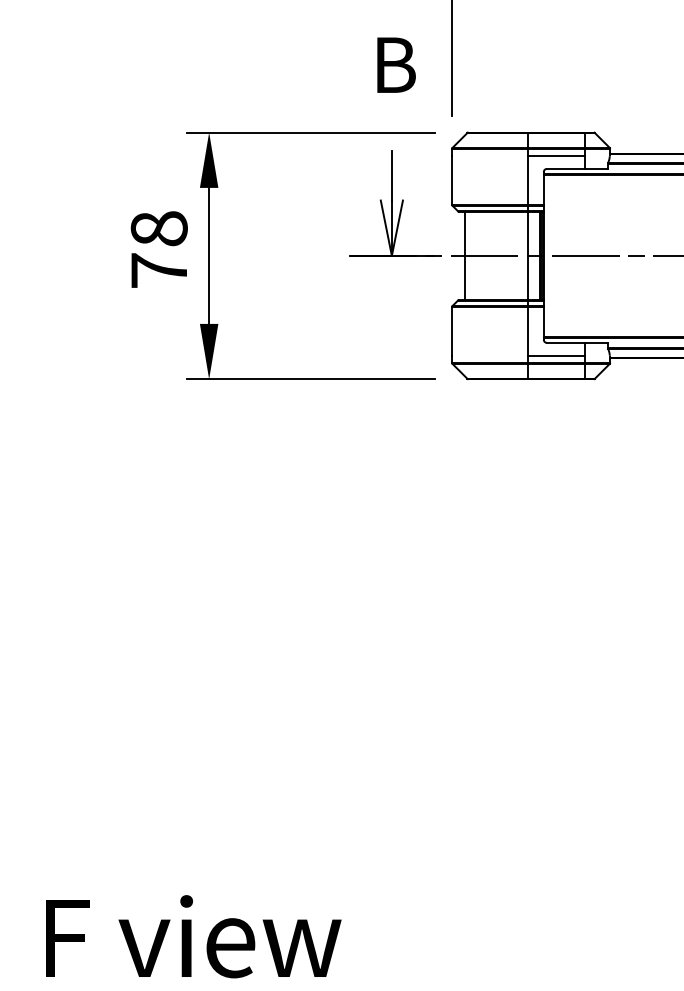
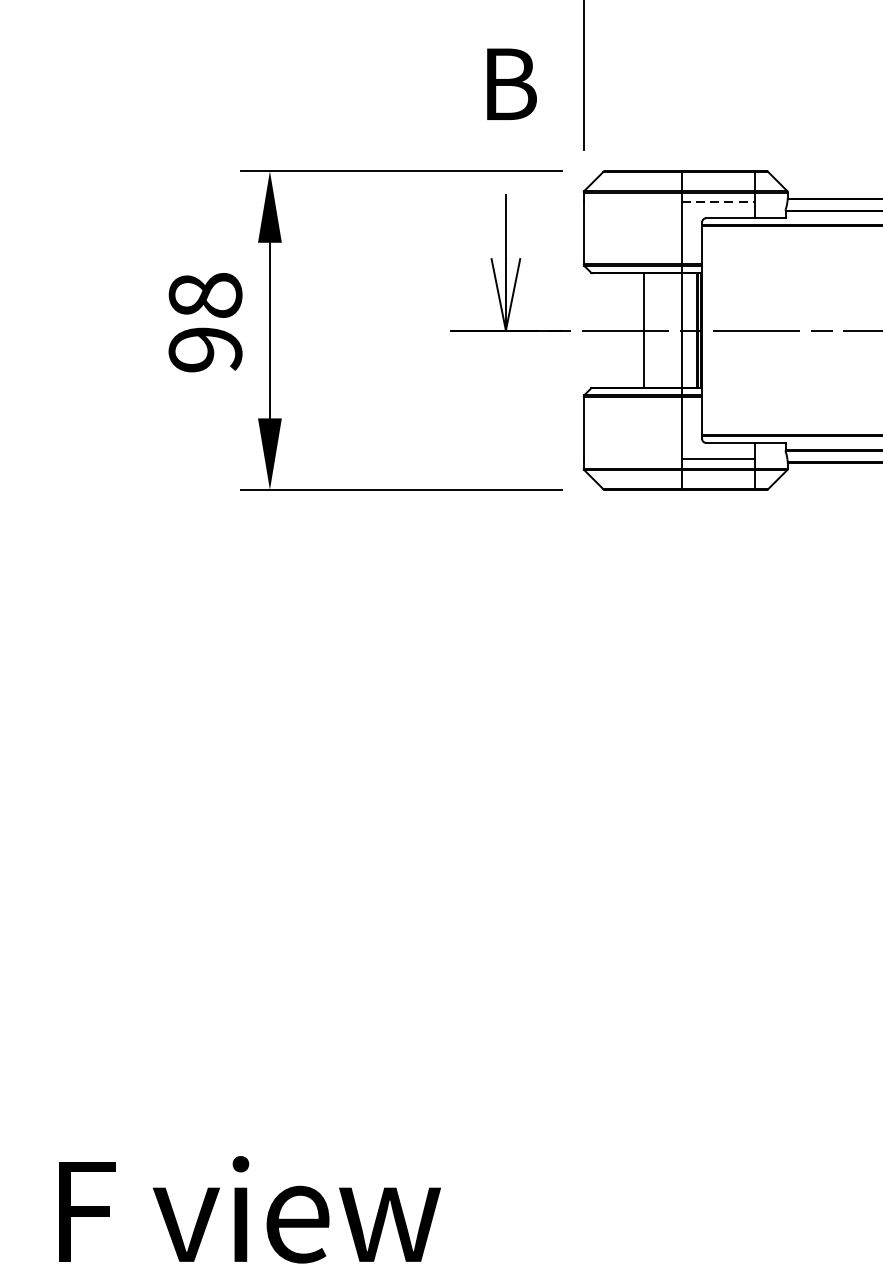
line: (556, 156) -> (718, 202), solid -> dashed
line: (464, 255) -> (643, 330), moved
text: (158, 270) -> (204, 349), 78 -> 98

